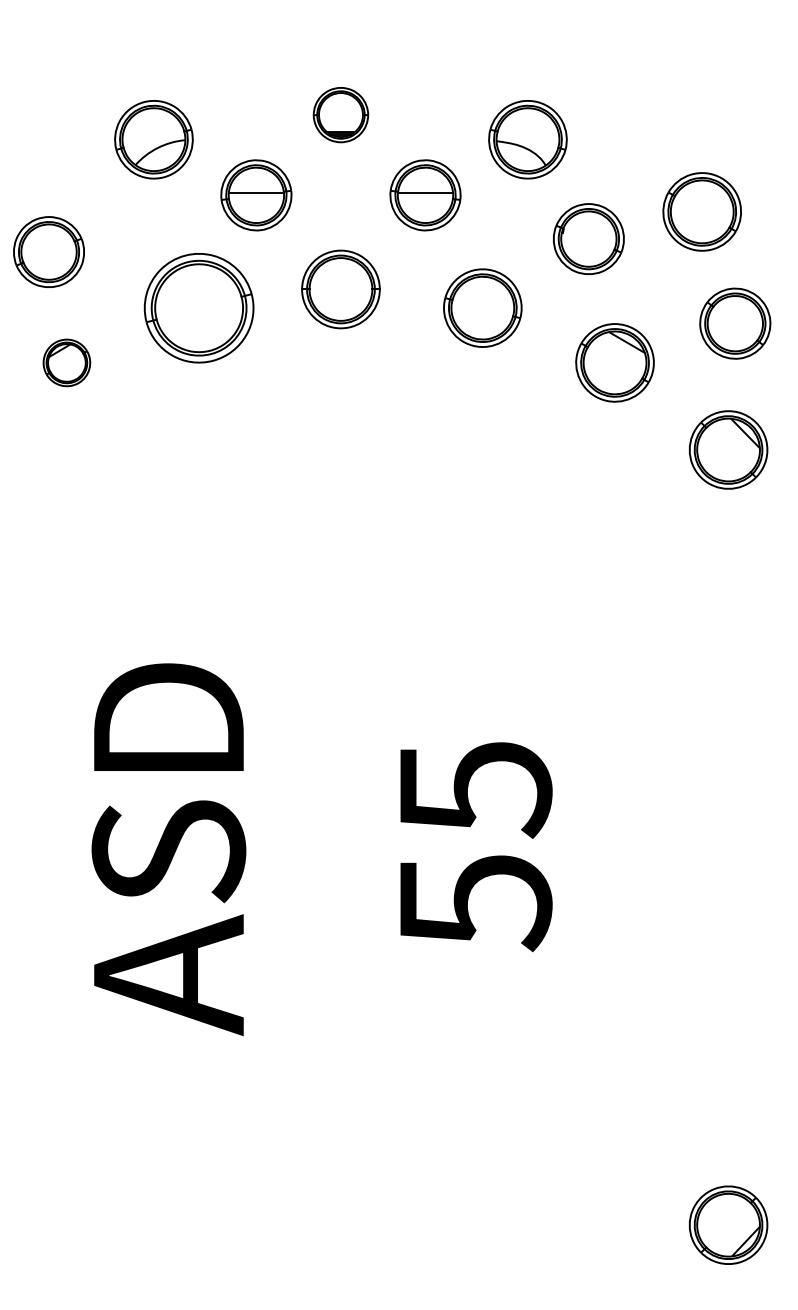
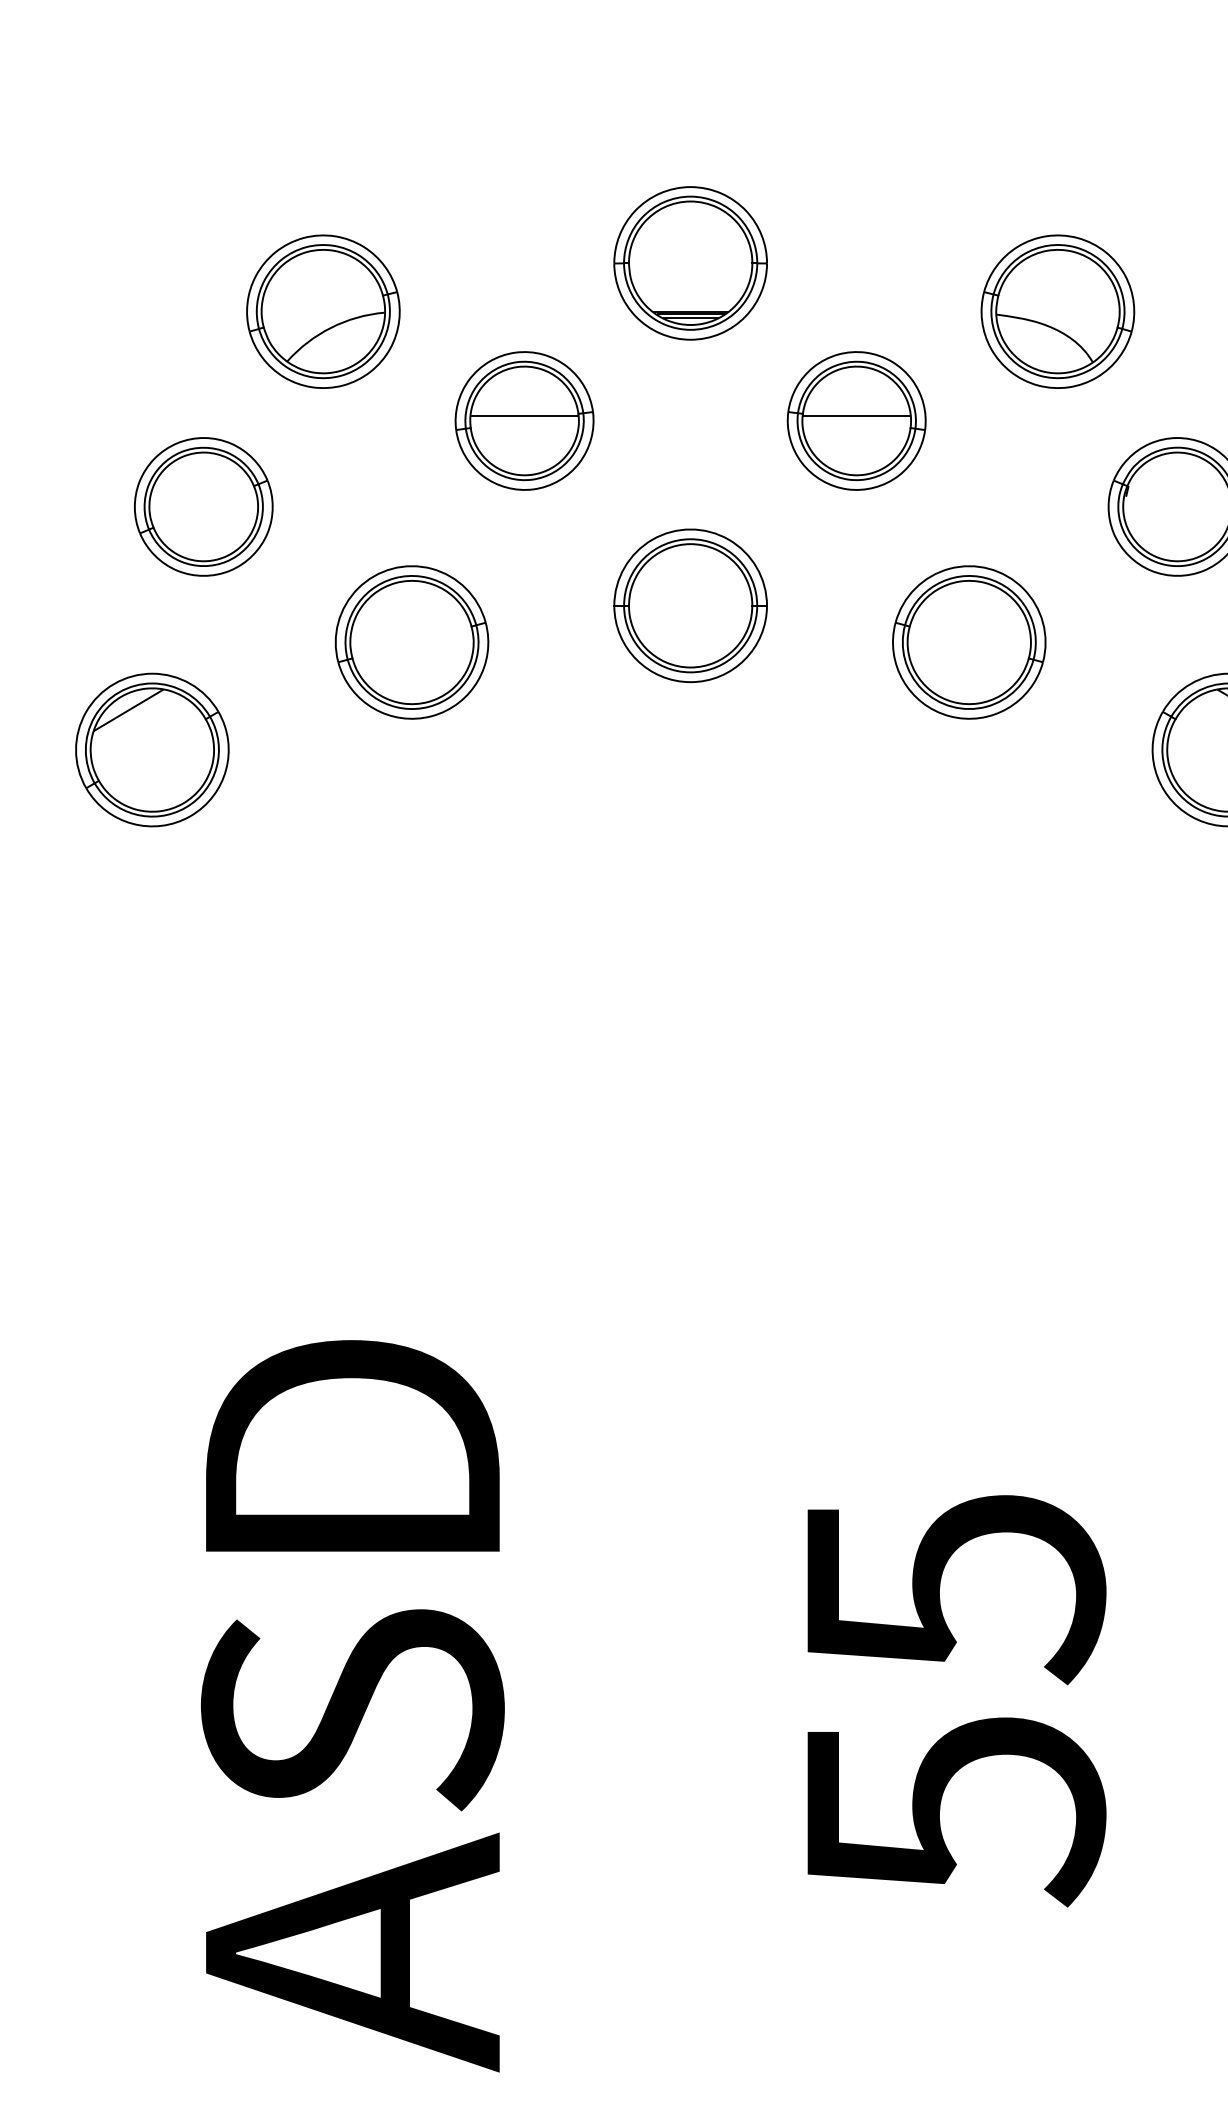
part: (340, 114) -> (689, 262), size x1.43
part: (48, 251) -> (202, 505), moved
part: (198, 307) -> (410, 641), size x0.71
part: (66, 362) -> (151, 749), size x1.67

